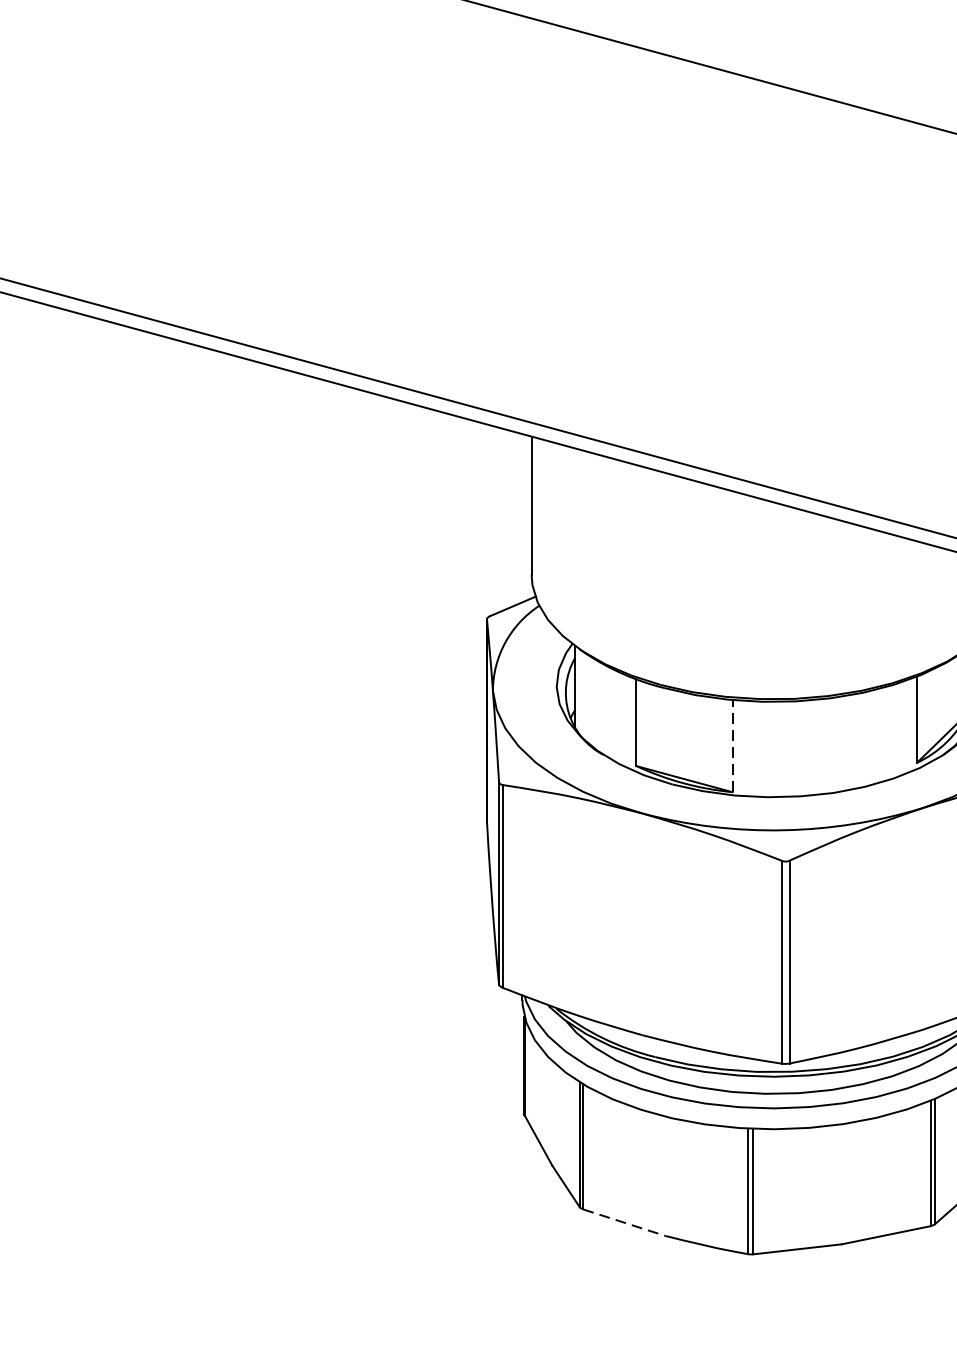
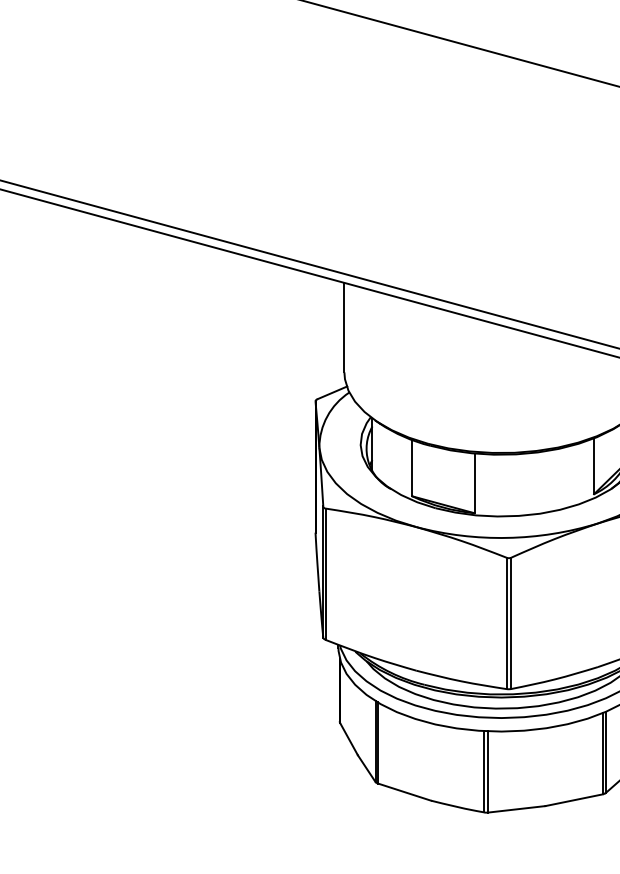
line: (732, 746) -> (474, 483), dashed -> solid
line: (624, 1223) -> (404, 792), dashed -> solid

